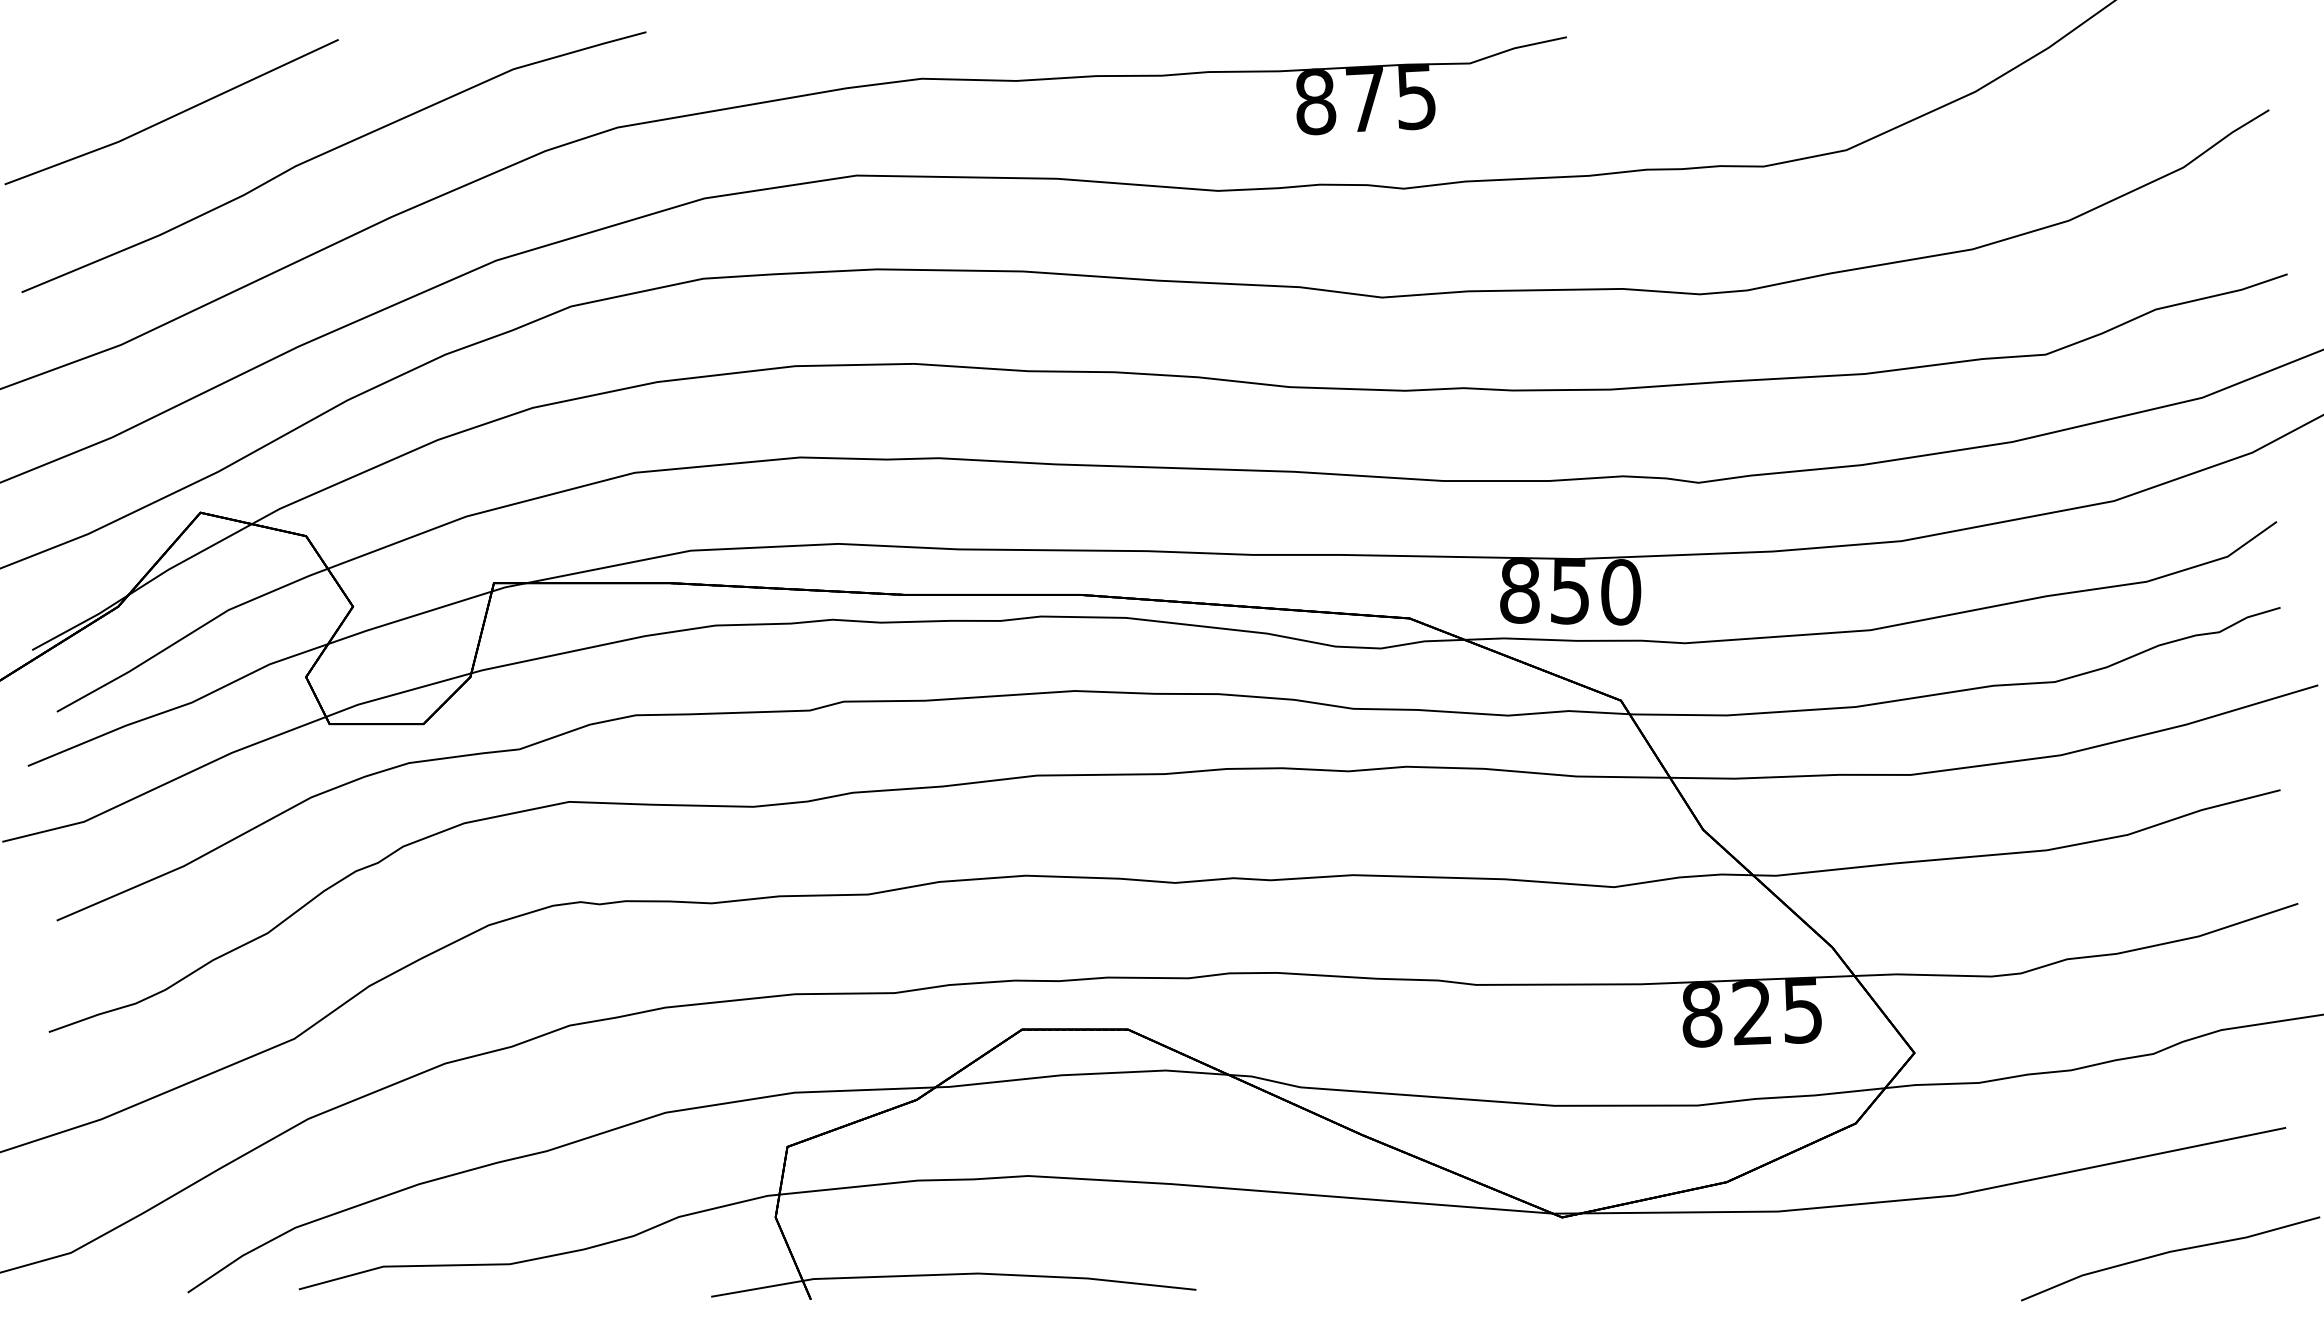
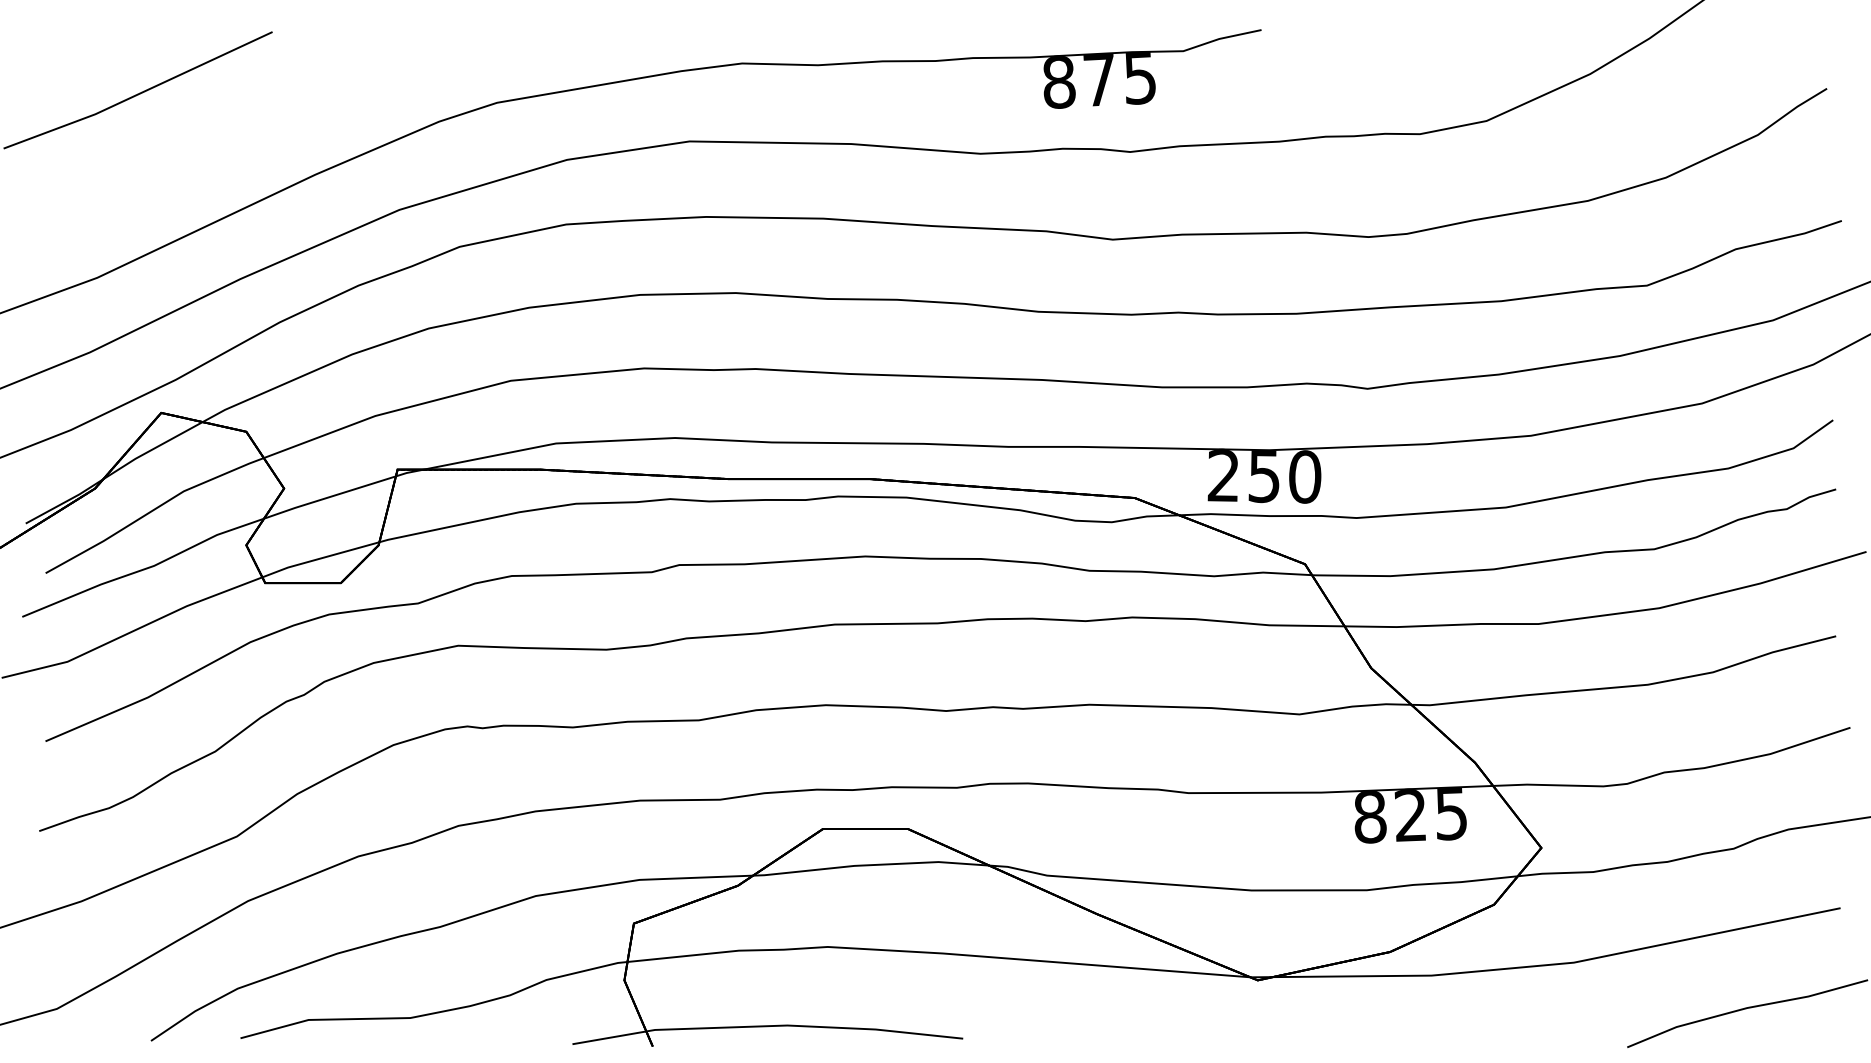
part: (329, 152) -> (265, 122), removed
text: (1519, 590) -> (1223, 475), 850 -> 250

